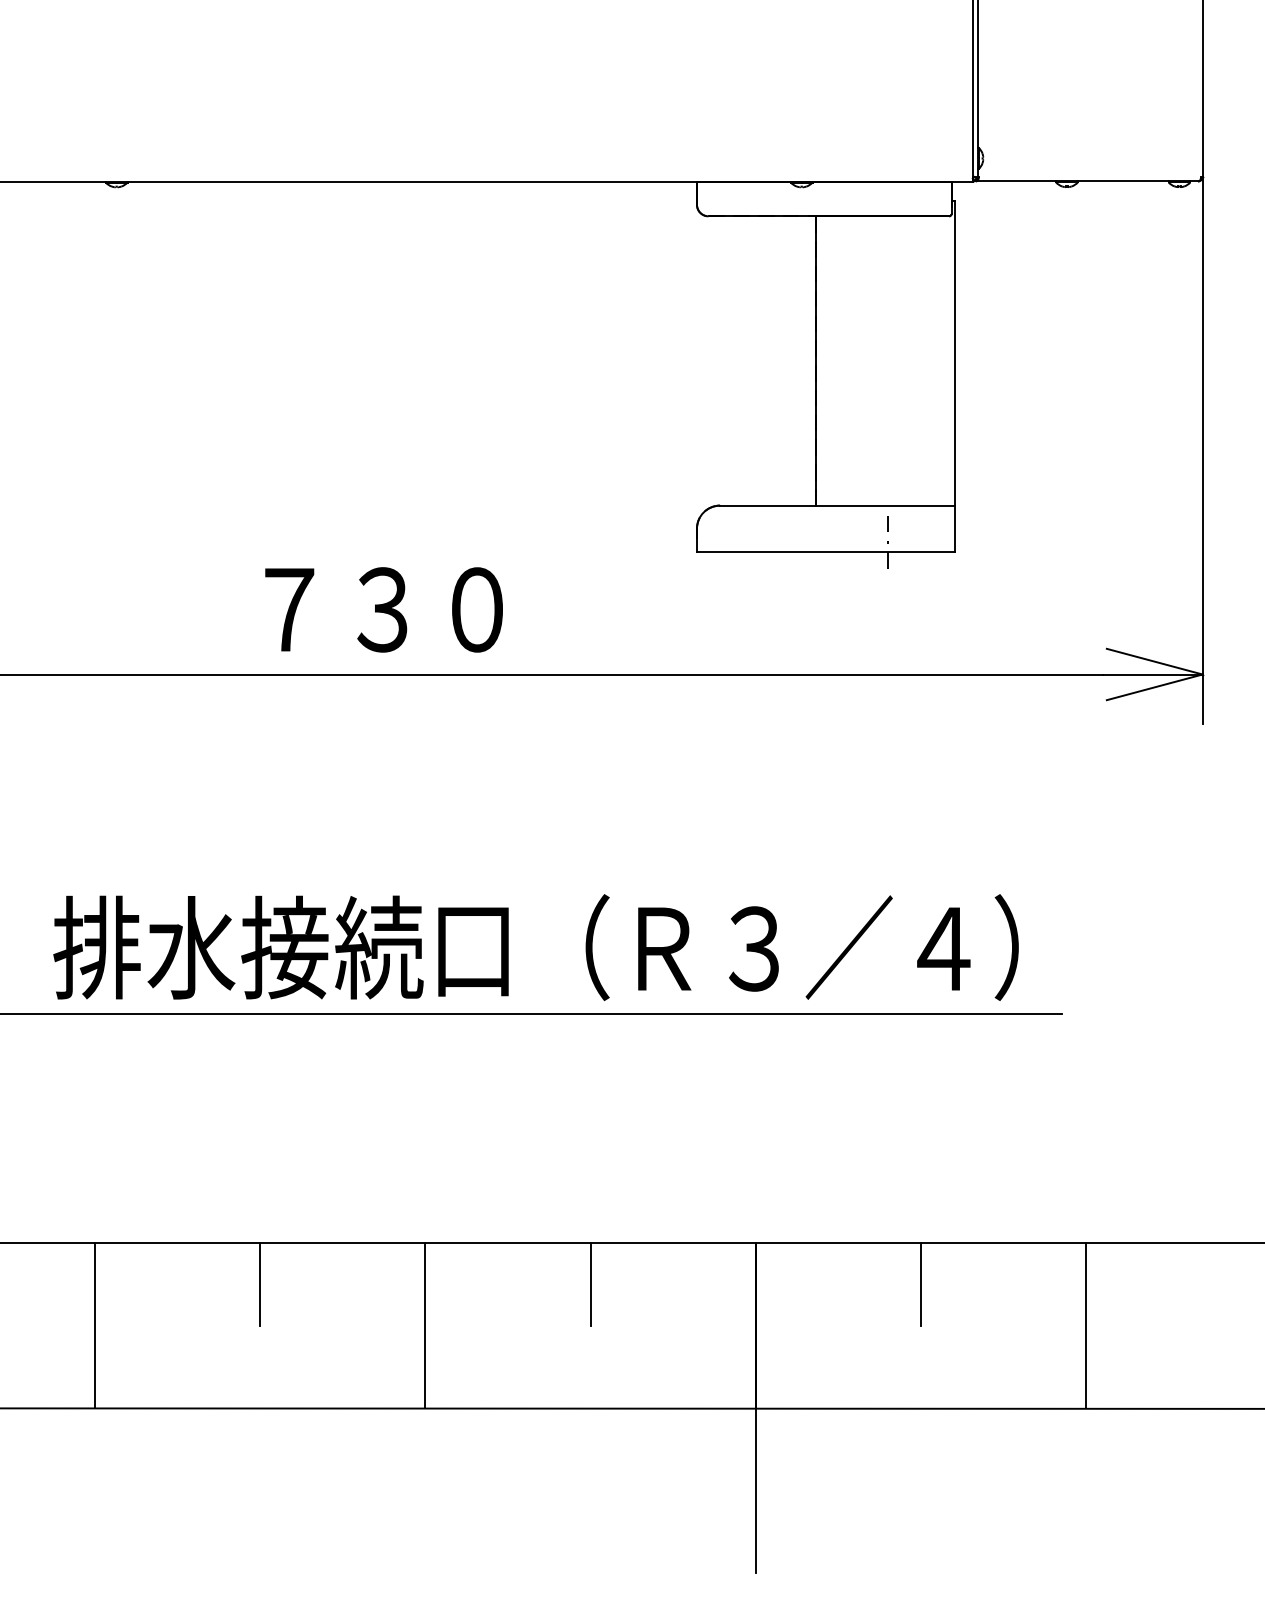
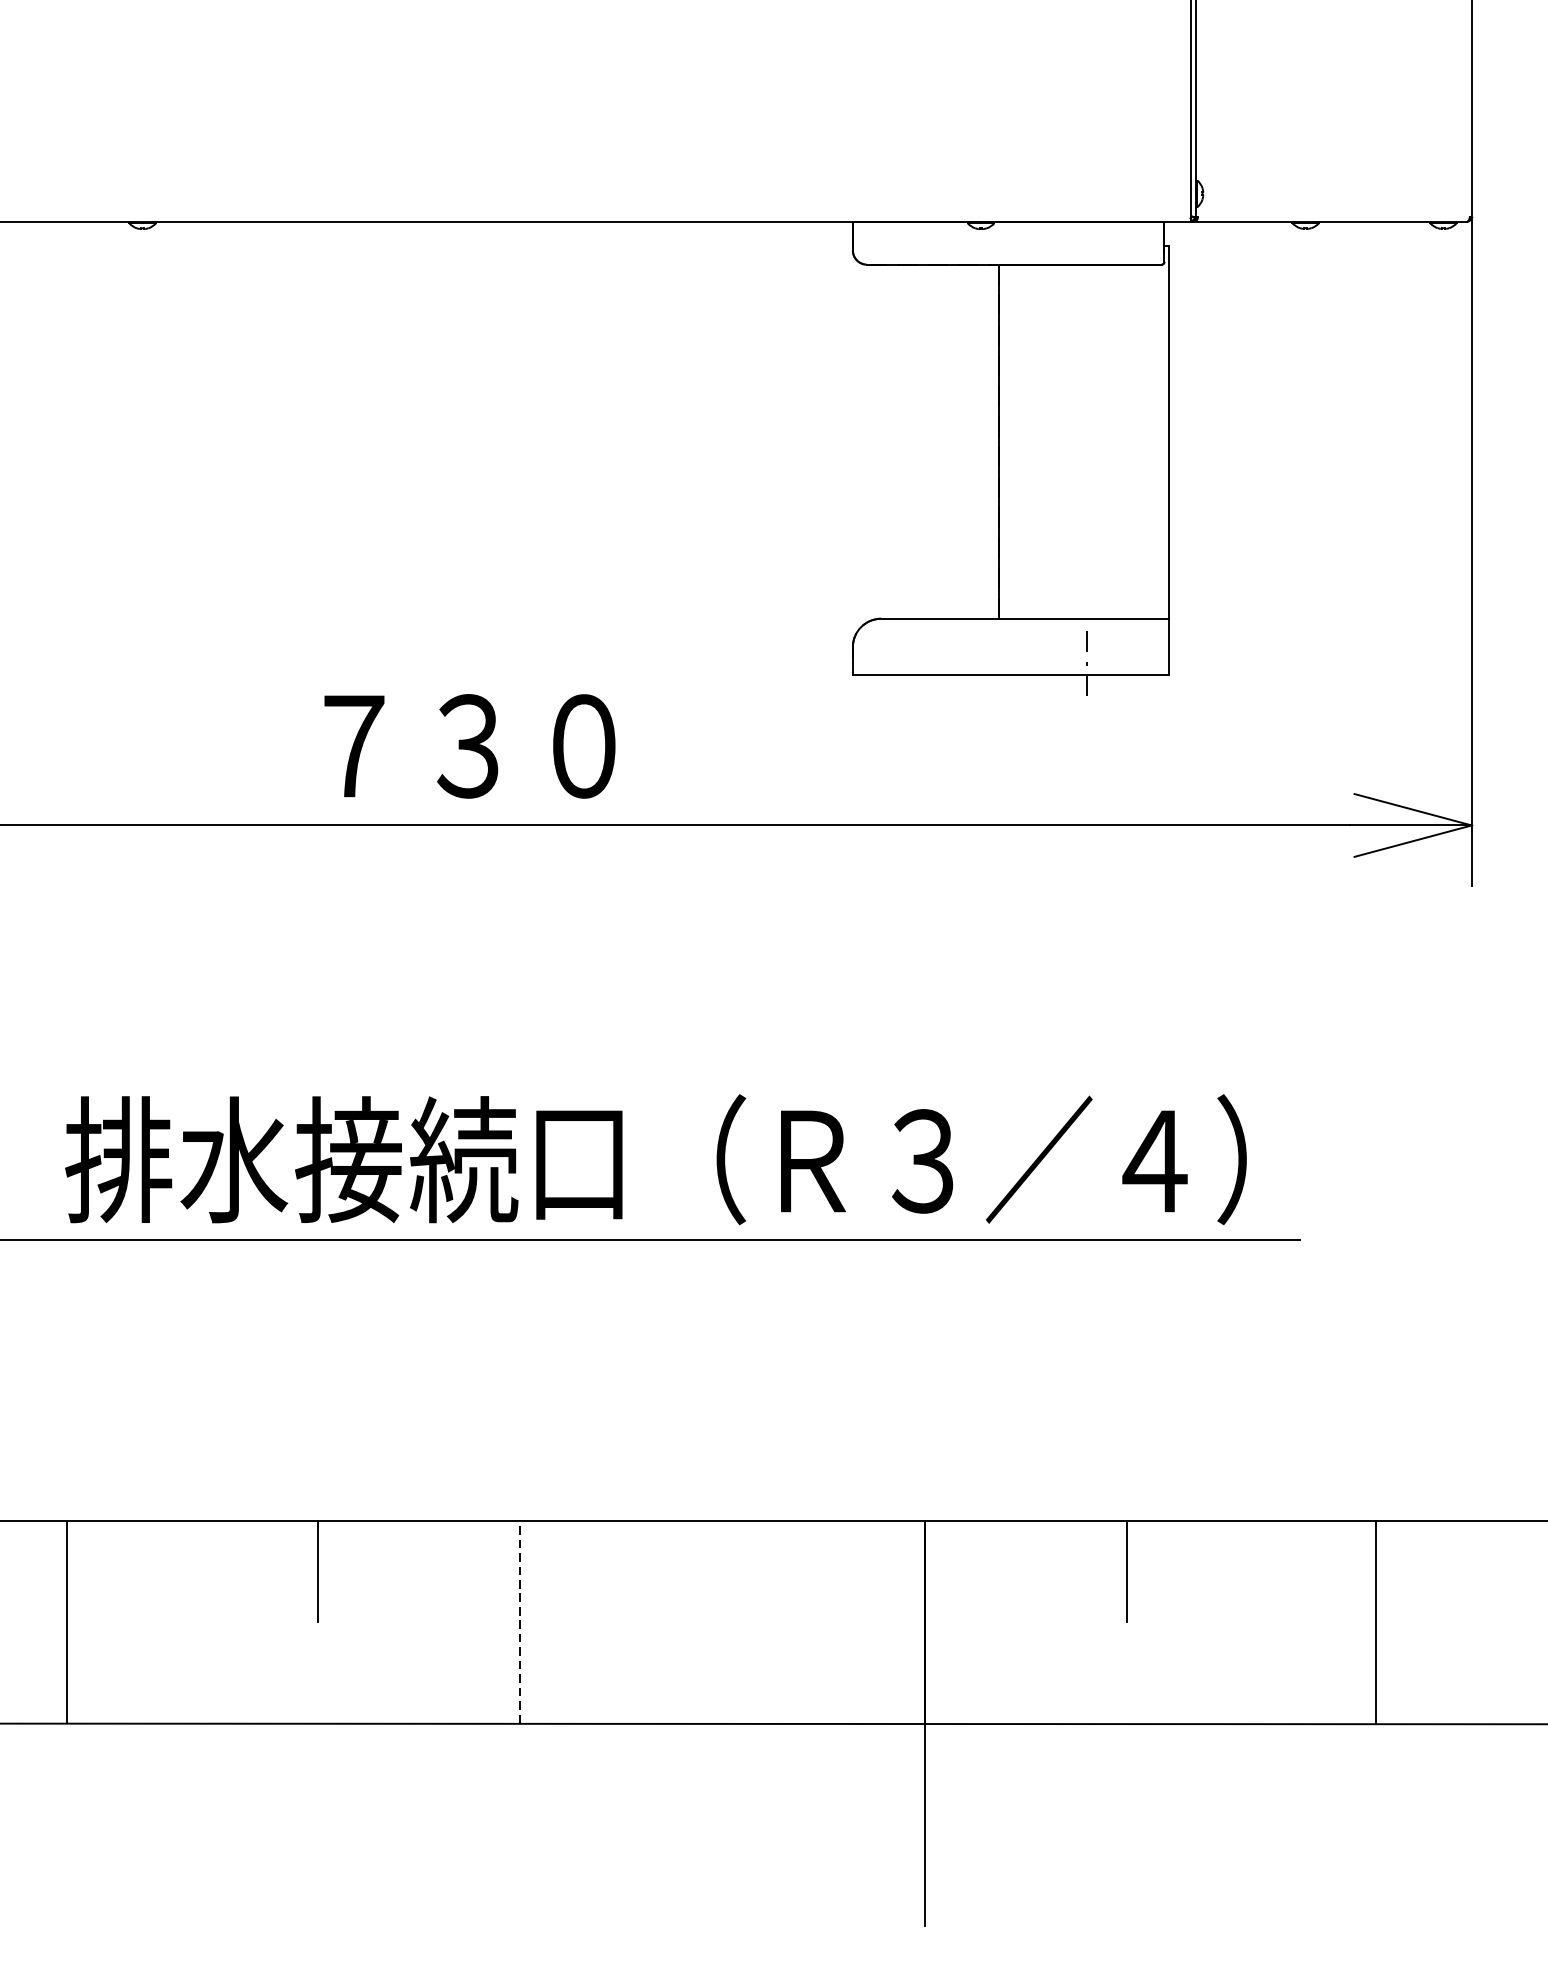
line: (590, 1283) -> (722, 1570), removed
line: (94, 1325) -> (66, 1622), moved
line: (425, 1325) -> (520, 1622), solid -> dashed
line: (1086, 1325) -> (1376, 1622), moved

